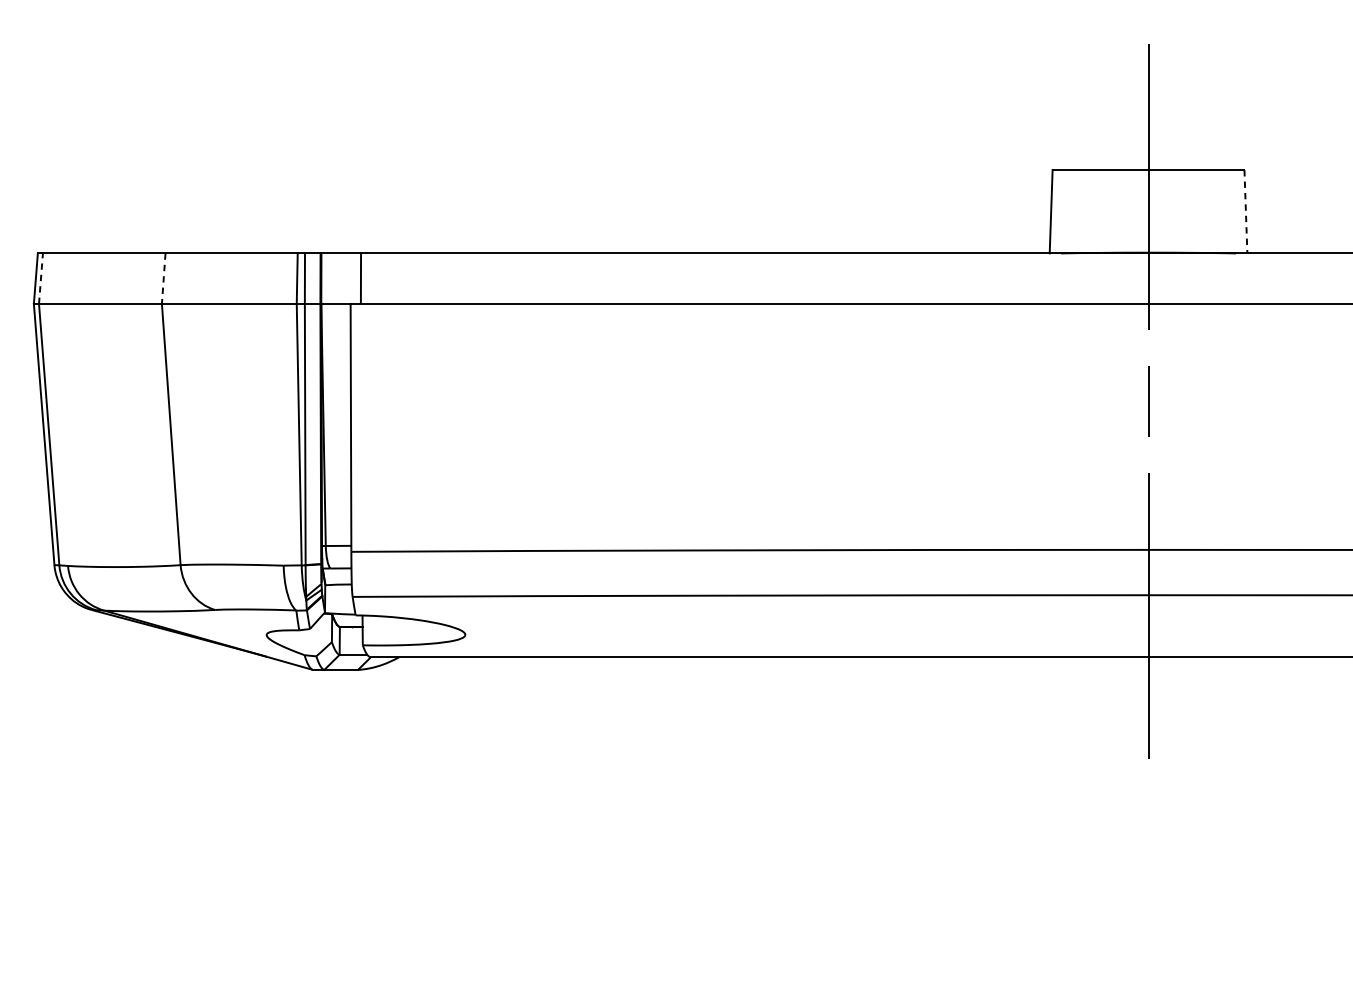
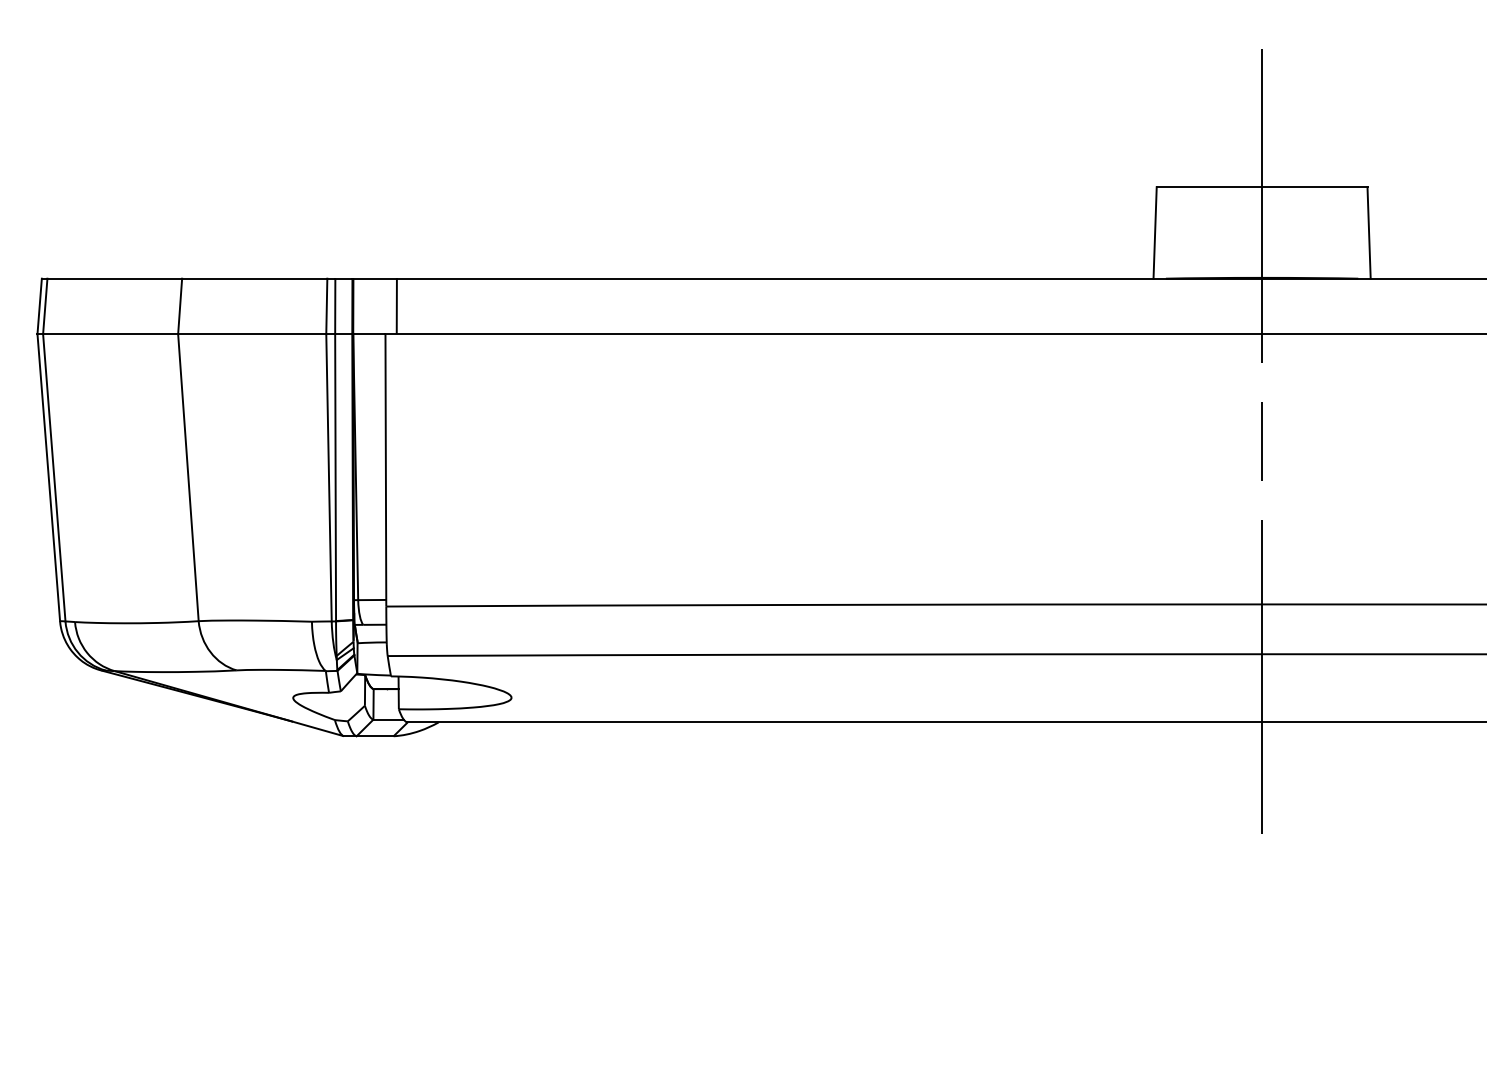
line: (1246, 211) -> (1369, 232), dashed -> solid
line: (41, 278) -> (45, 306), dashed -> solid
line: (164, 278) -> (180, 306), dashed -> solid

